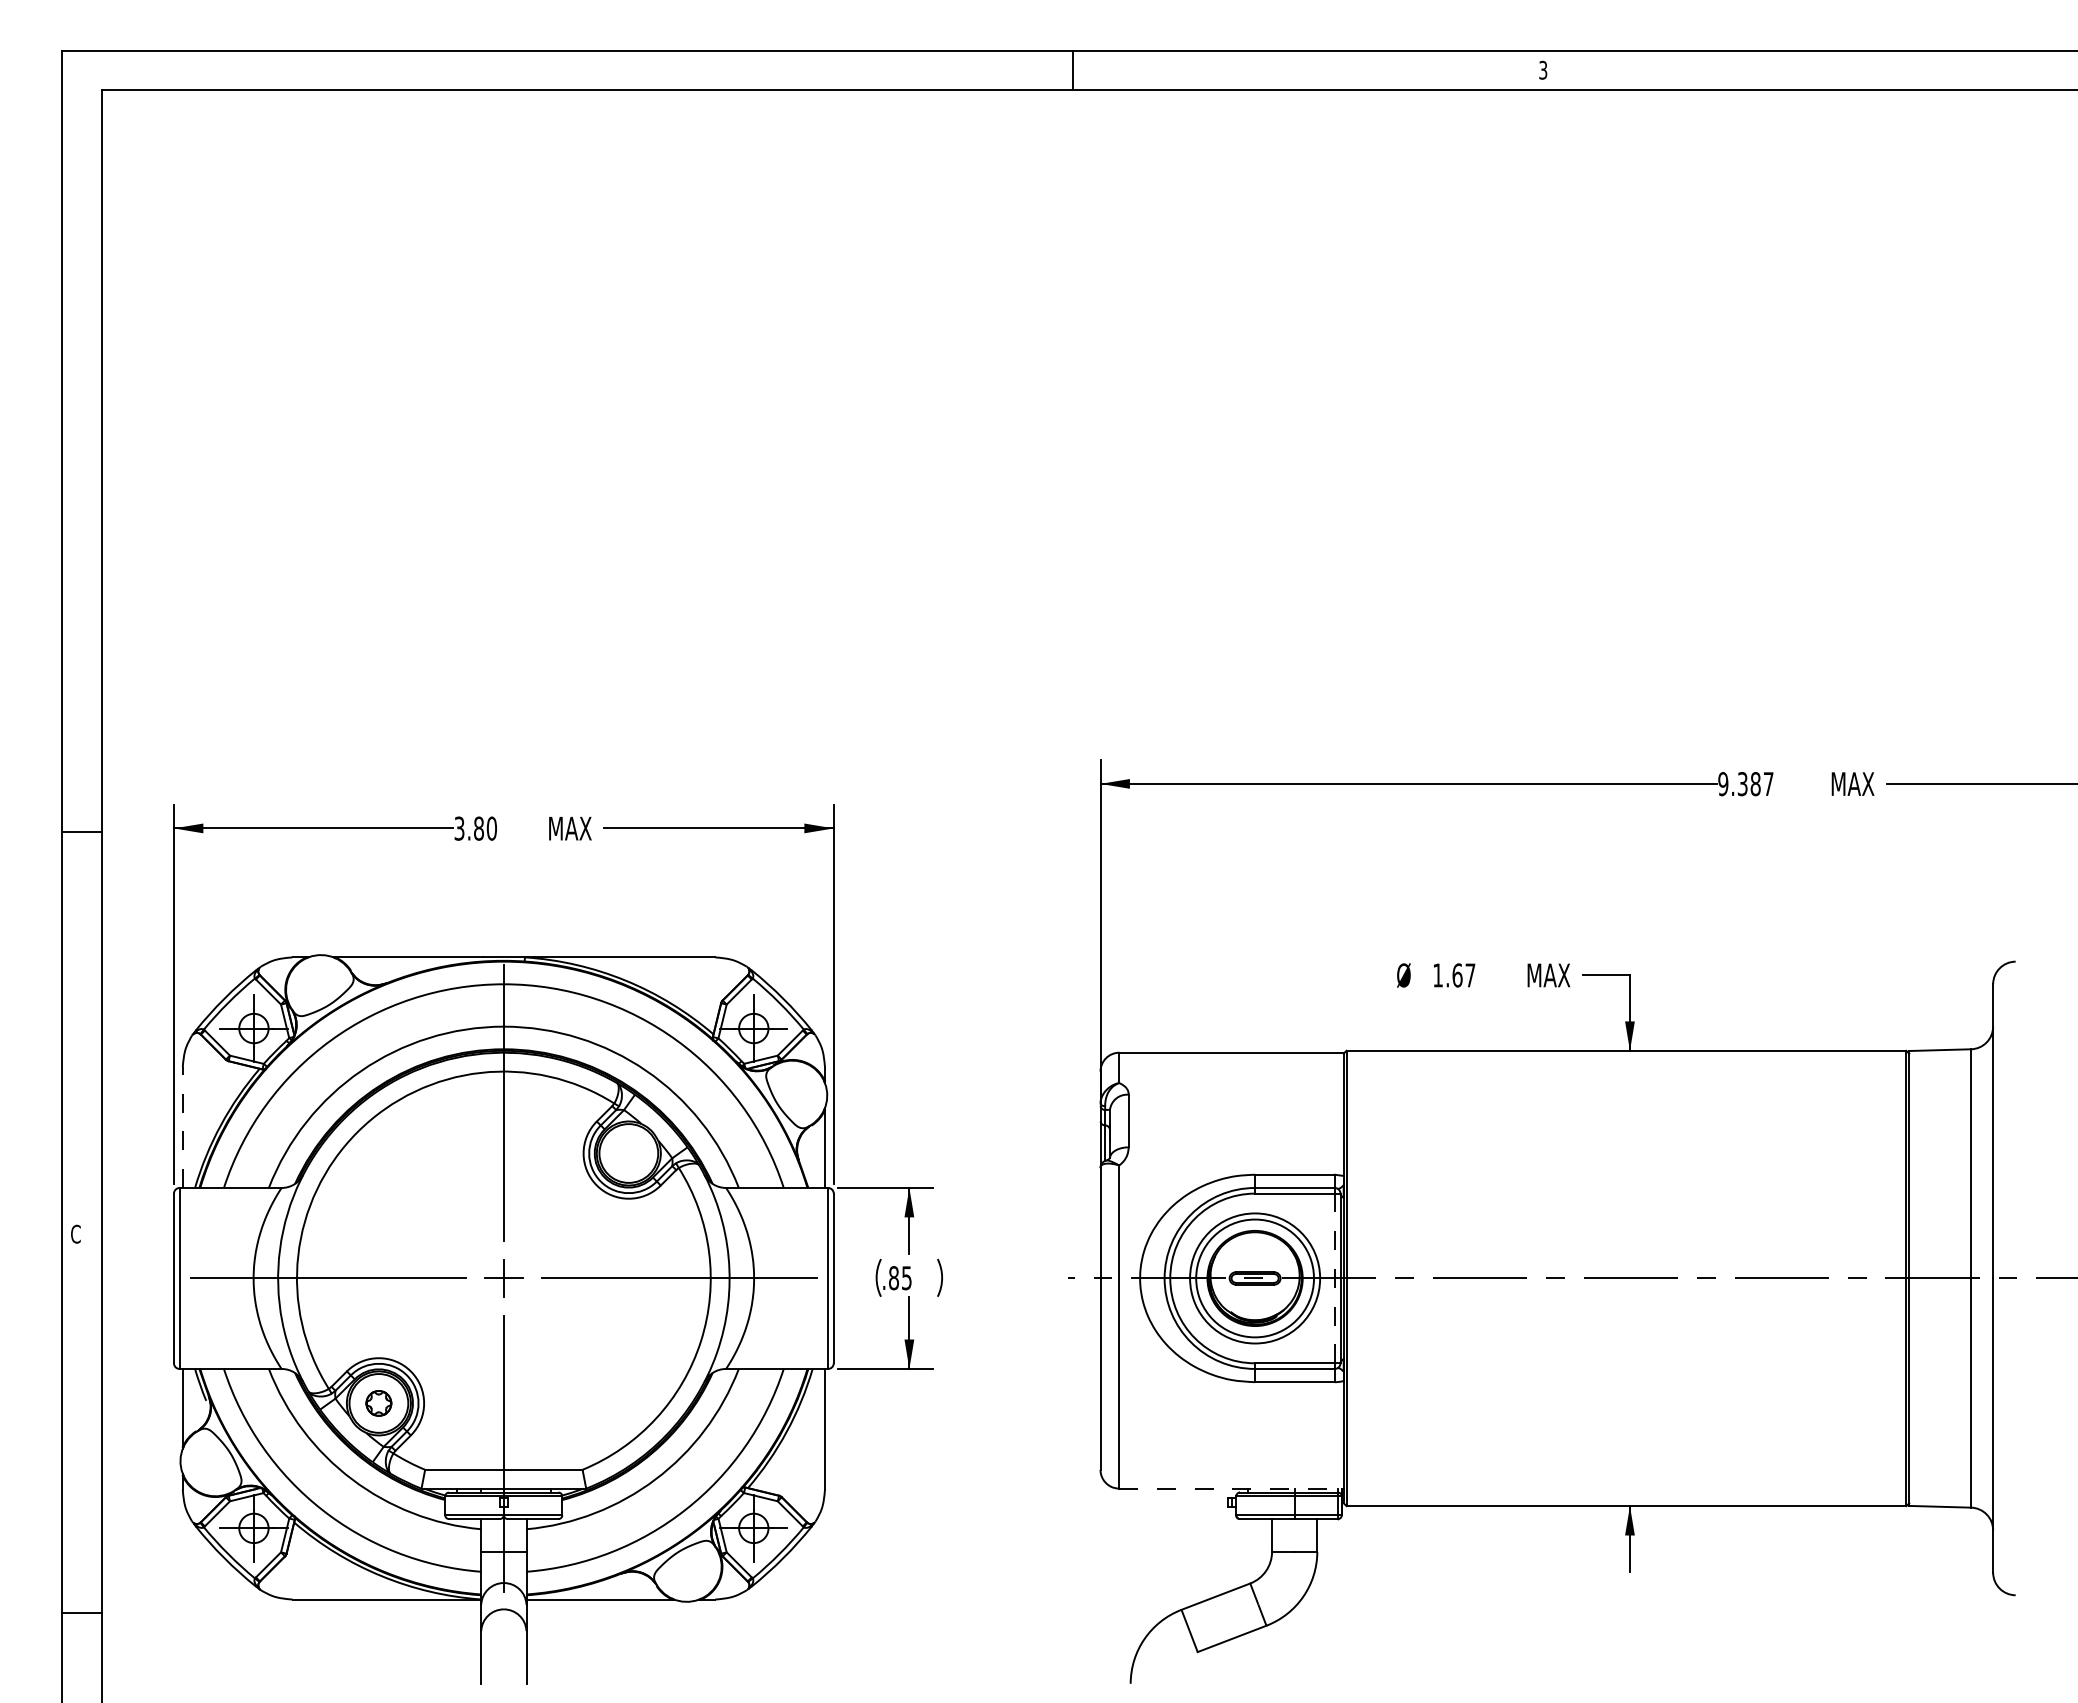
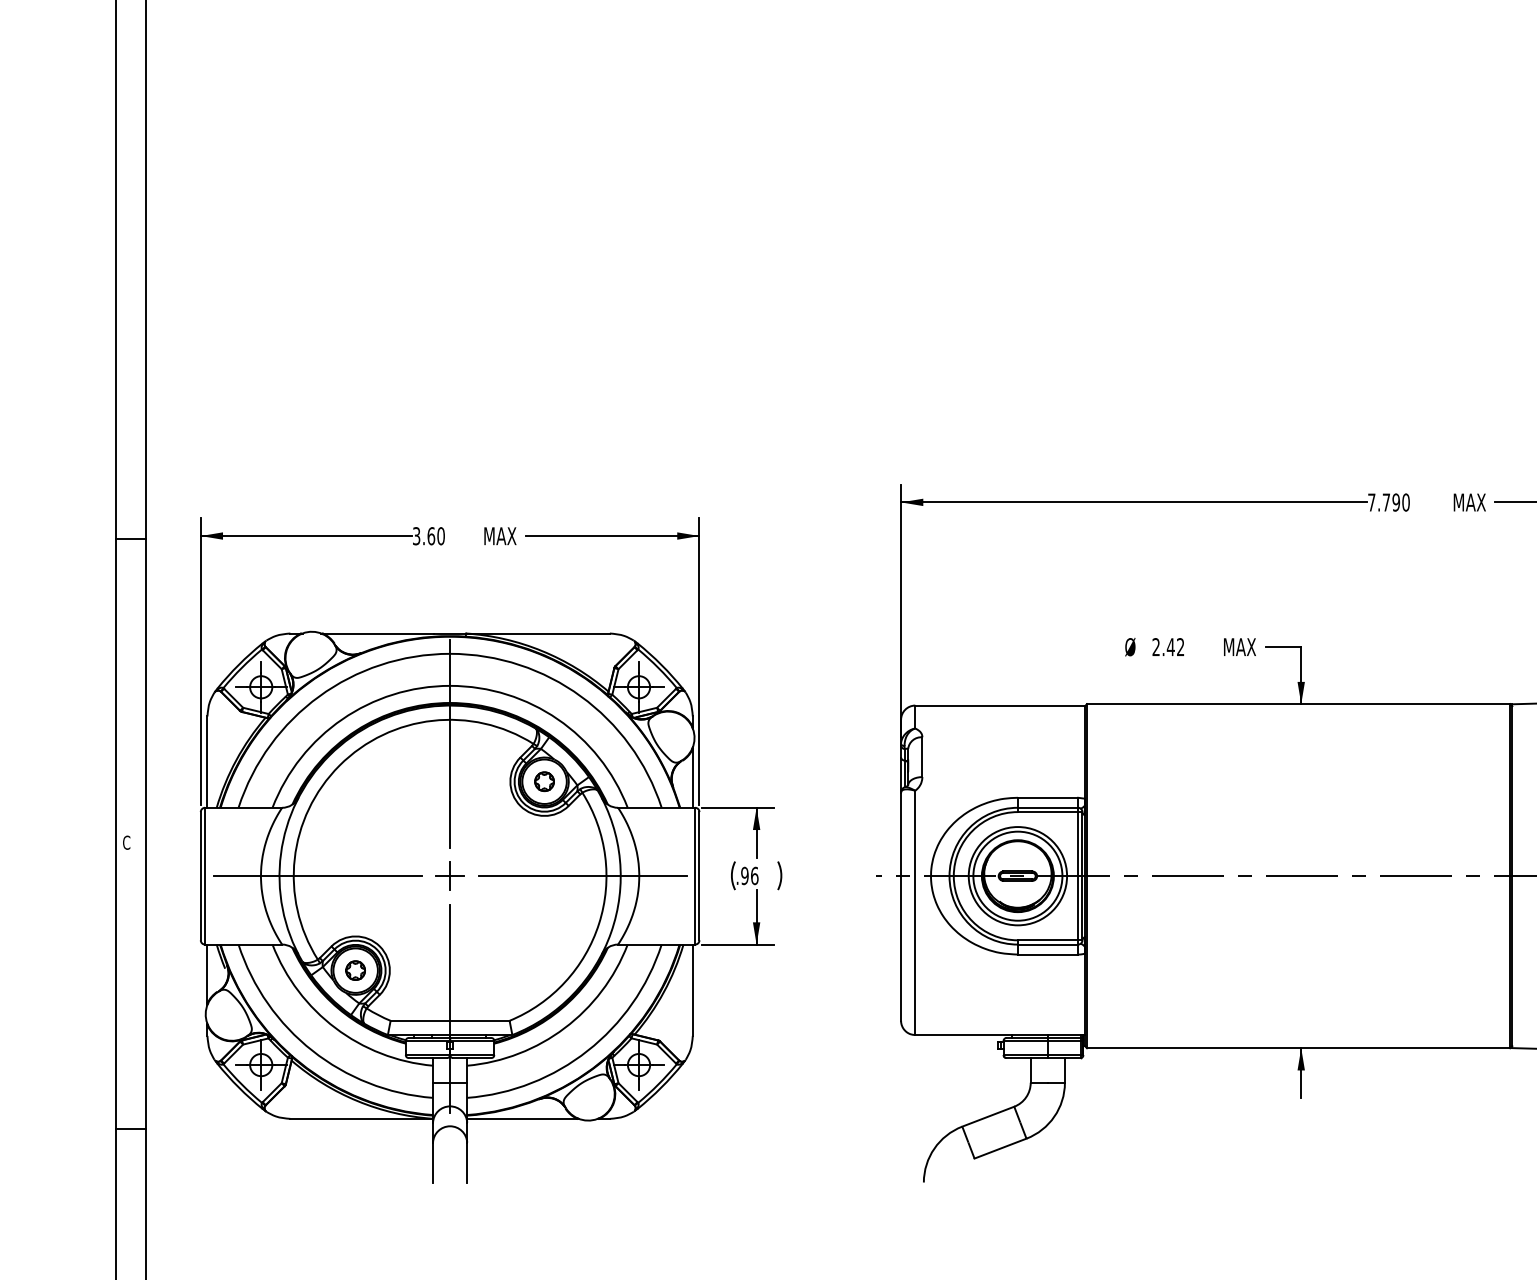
text: (1745, 784) -> (1388, 502), 9.387 -> 7.790
text: (479, 828) -> (431, 536), 3.80 -> 3.60
text: (1454, 975) -> (1168, 647), 1.67 -> 2.42
line: (182, 1127) -> (207, 762), dashed -> solid
part: (628, 1153) -> (544, 781), added
text: (900, 1278) -> (749, 876), .85 -> .96
line: (1334, 1278) -> (1077, 876), dashed -> solid
line: (1232, 1488) -> (1000, 1034), dashed -> solid

